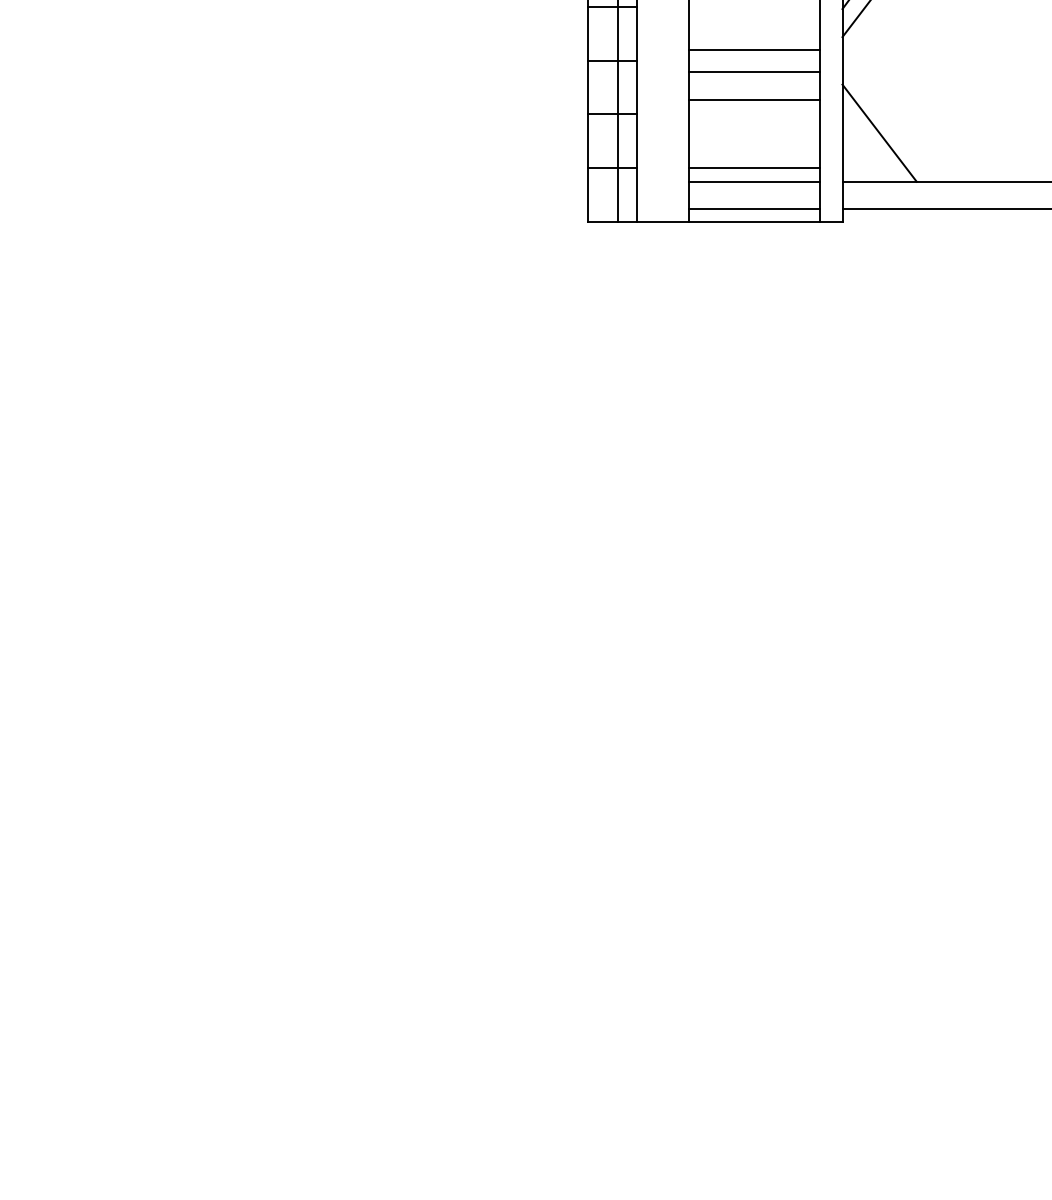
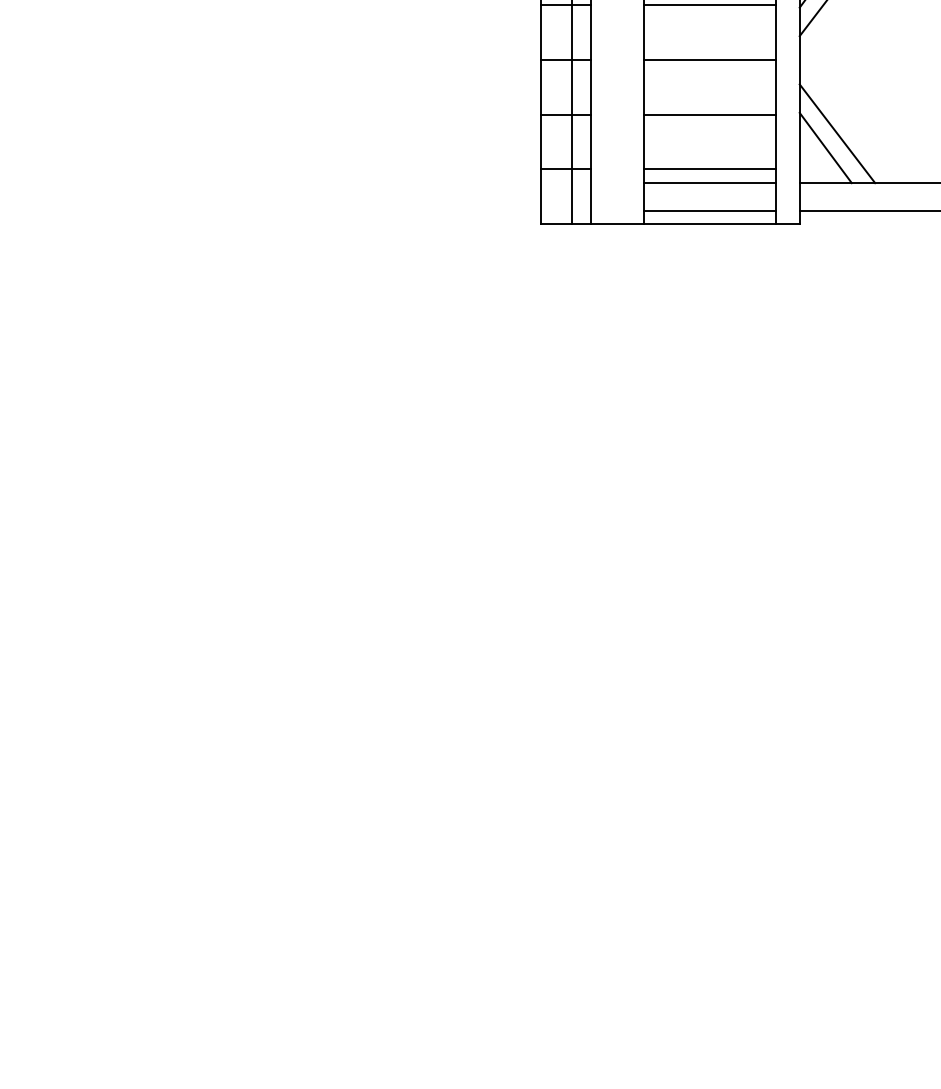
line: (753, 49) -> (709, 5), moved
line: (753, 72) -> (709, 114), moved
line: (753, 99) -> (709, 59), moved
line: (867, 146) -> (825, 147), added

